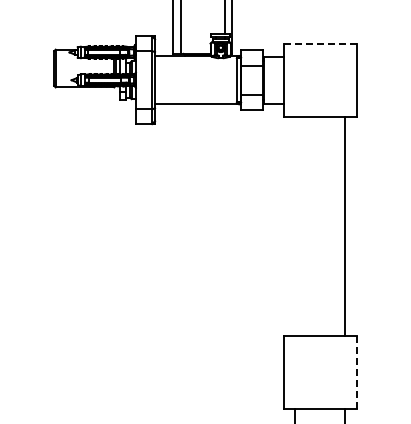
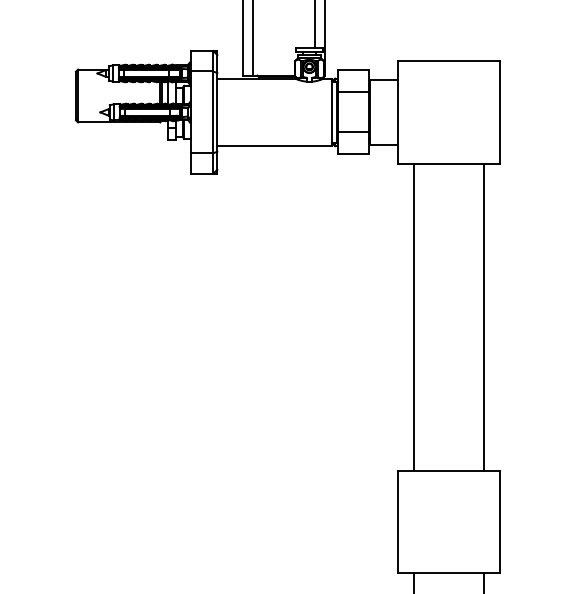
line: (320, 43) -> (449, 60), dashed -> solid
line: (295, 226) -> (414, 317), added
line: (356, 372) -> (499, 521), dashed -> solid

